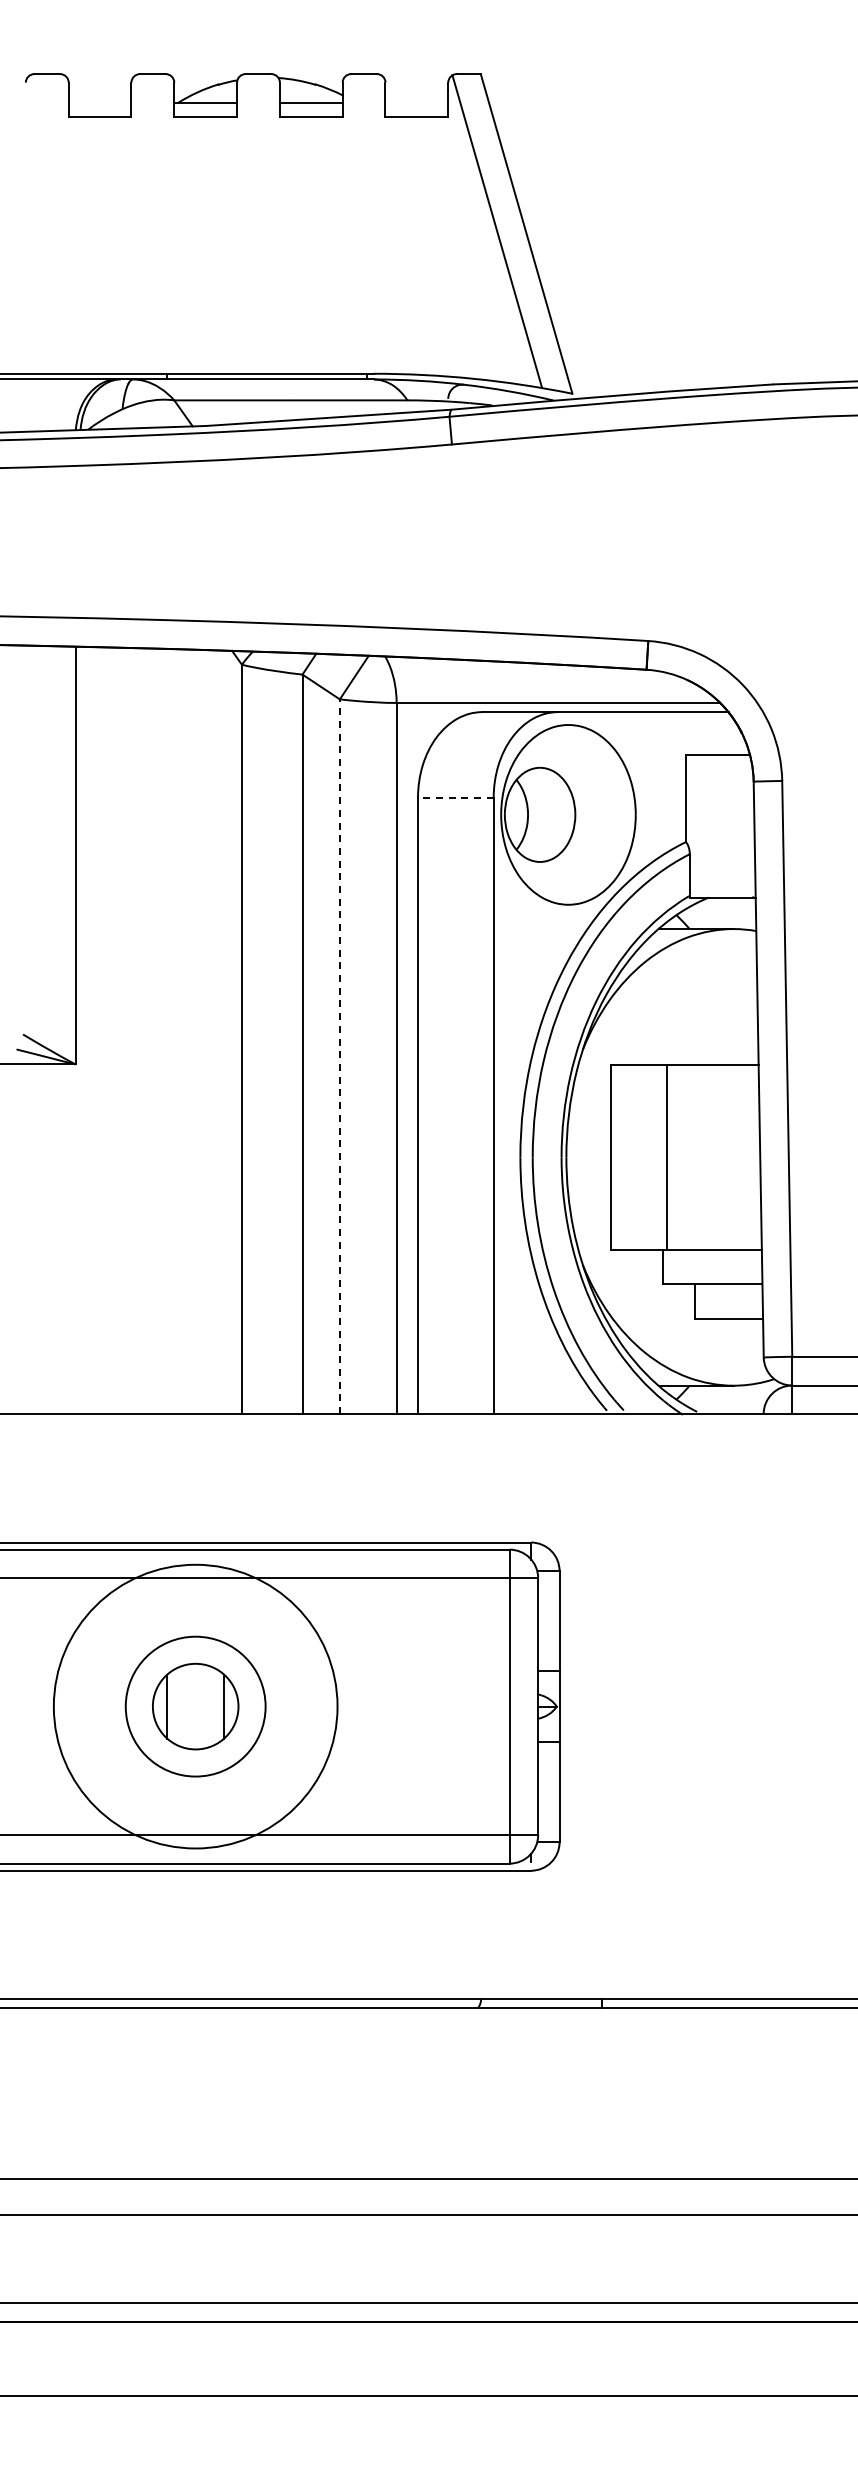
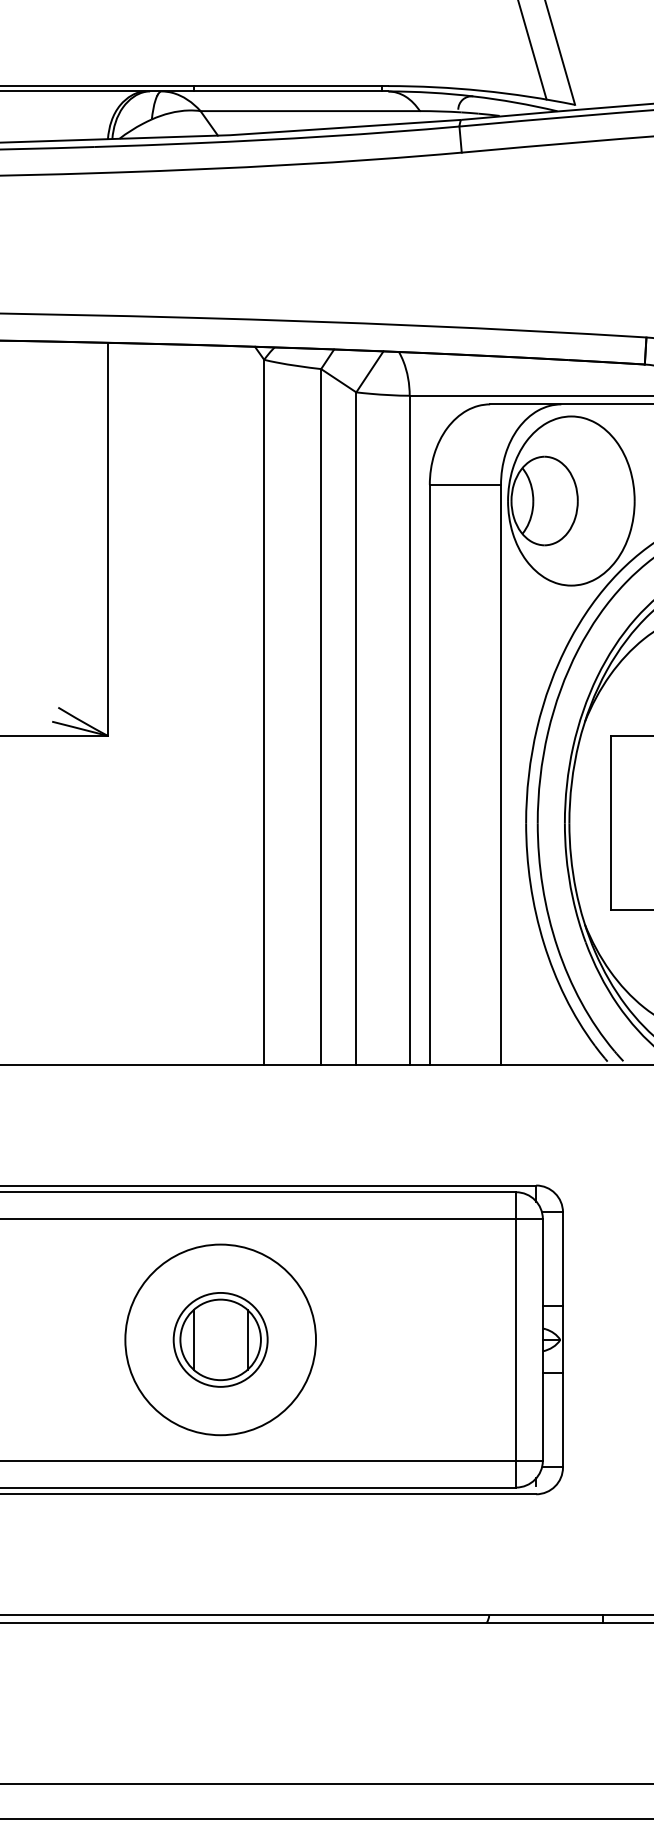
line: (455, 797) -> (465, 484), dashed -> solid
line: (339, 1056) -> (355, 728), dashed -> solid
circle: (195, 1706) -> (220, 1339), size x0.71
circle: (195, 1706) -> (220, 1339), size x0.71

